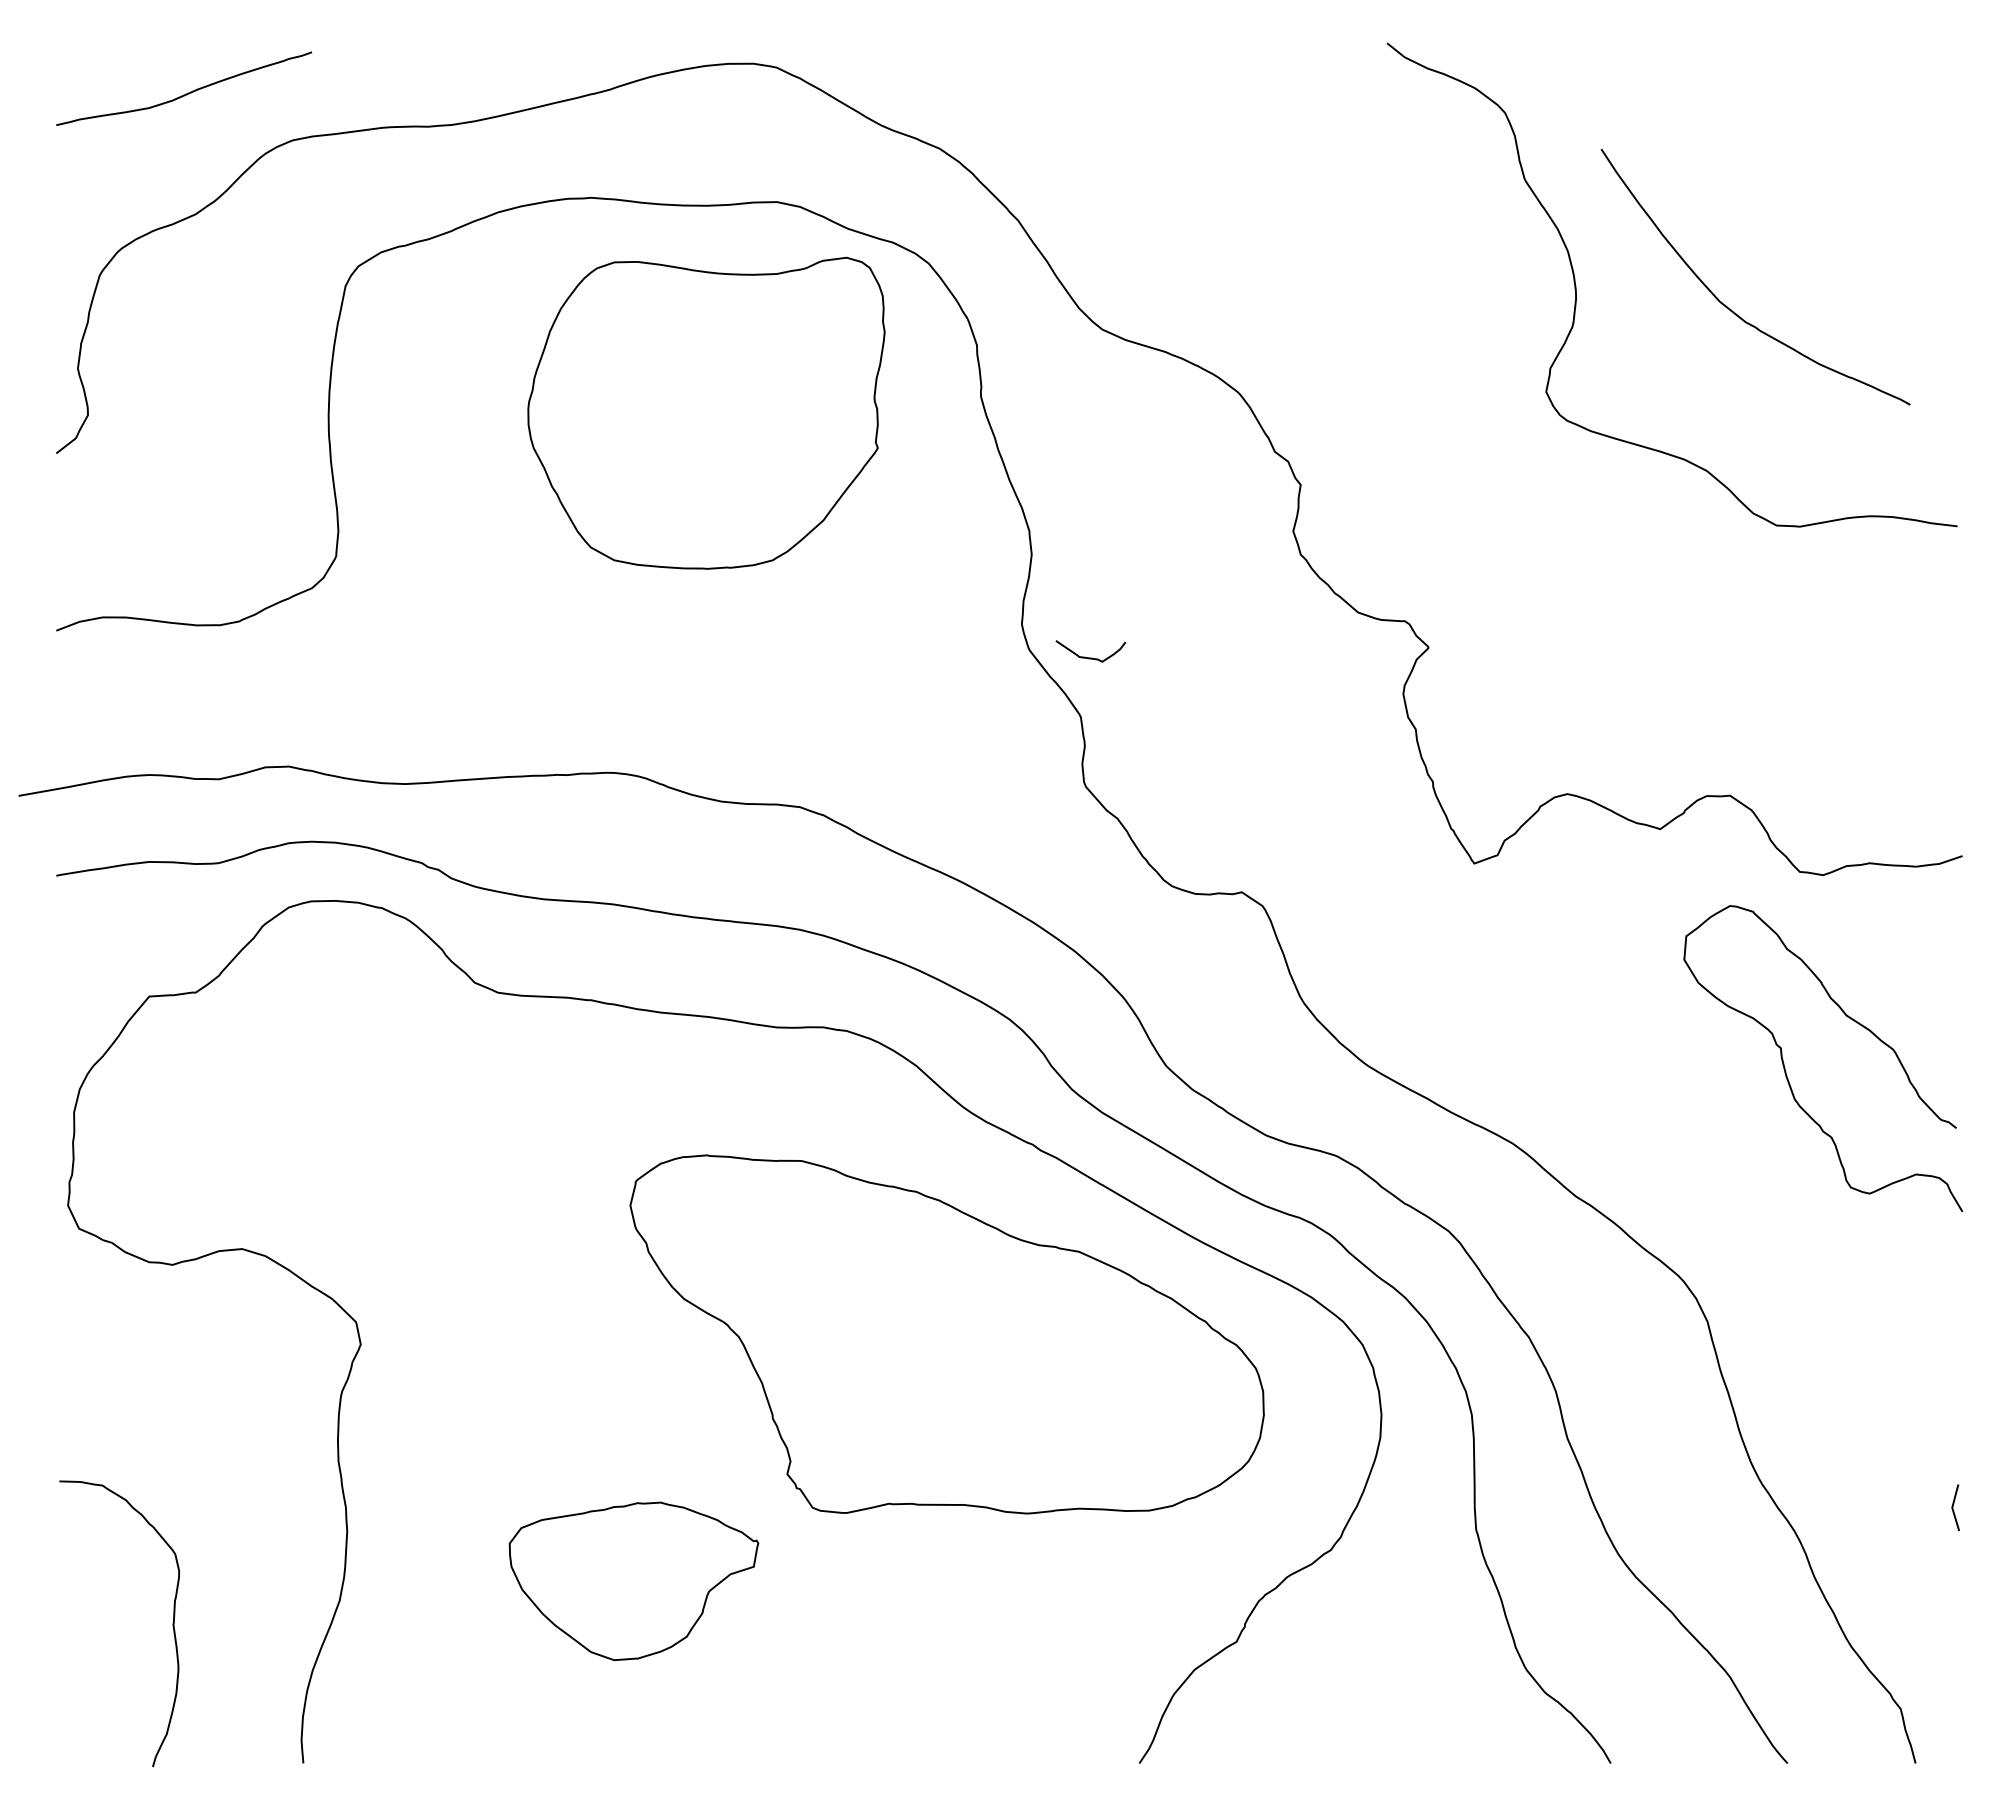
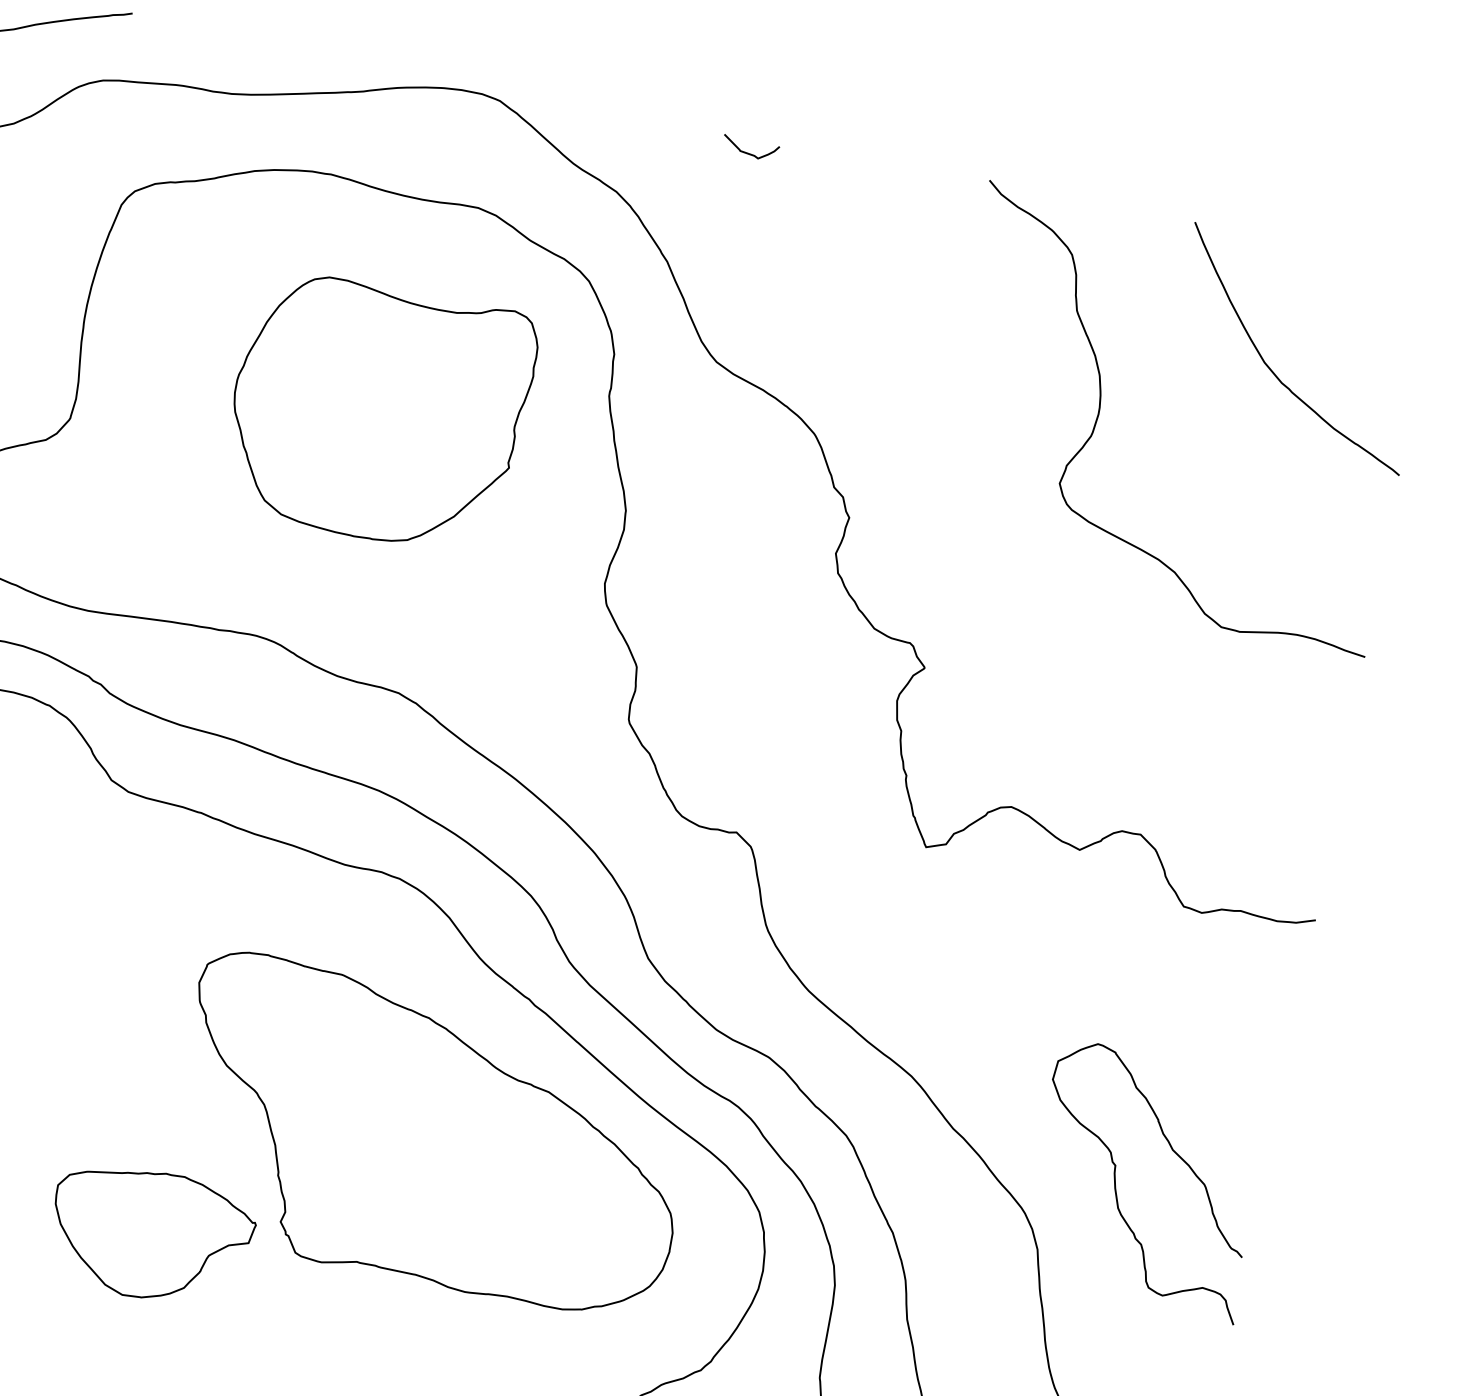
curve: (1730, 308) -> (1272, 369), moved
part: (706, 412) -> (378, 411), moved
curve: (1090, 657) -> (749, 153), moved
curve: (1785, 1067) -> (1115, 1181), moved
part: (633, 1581) -> (150, 1235), moved

